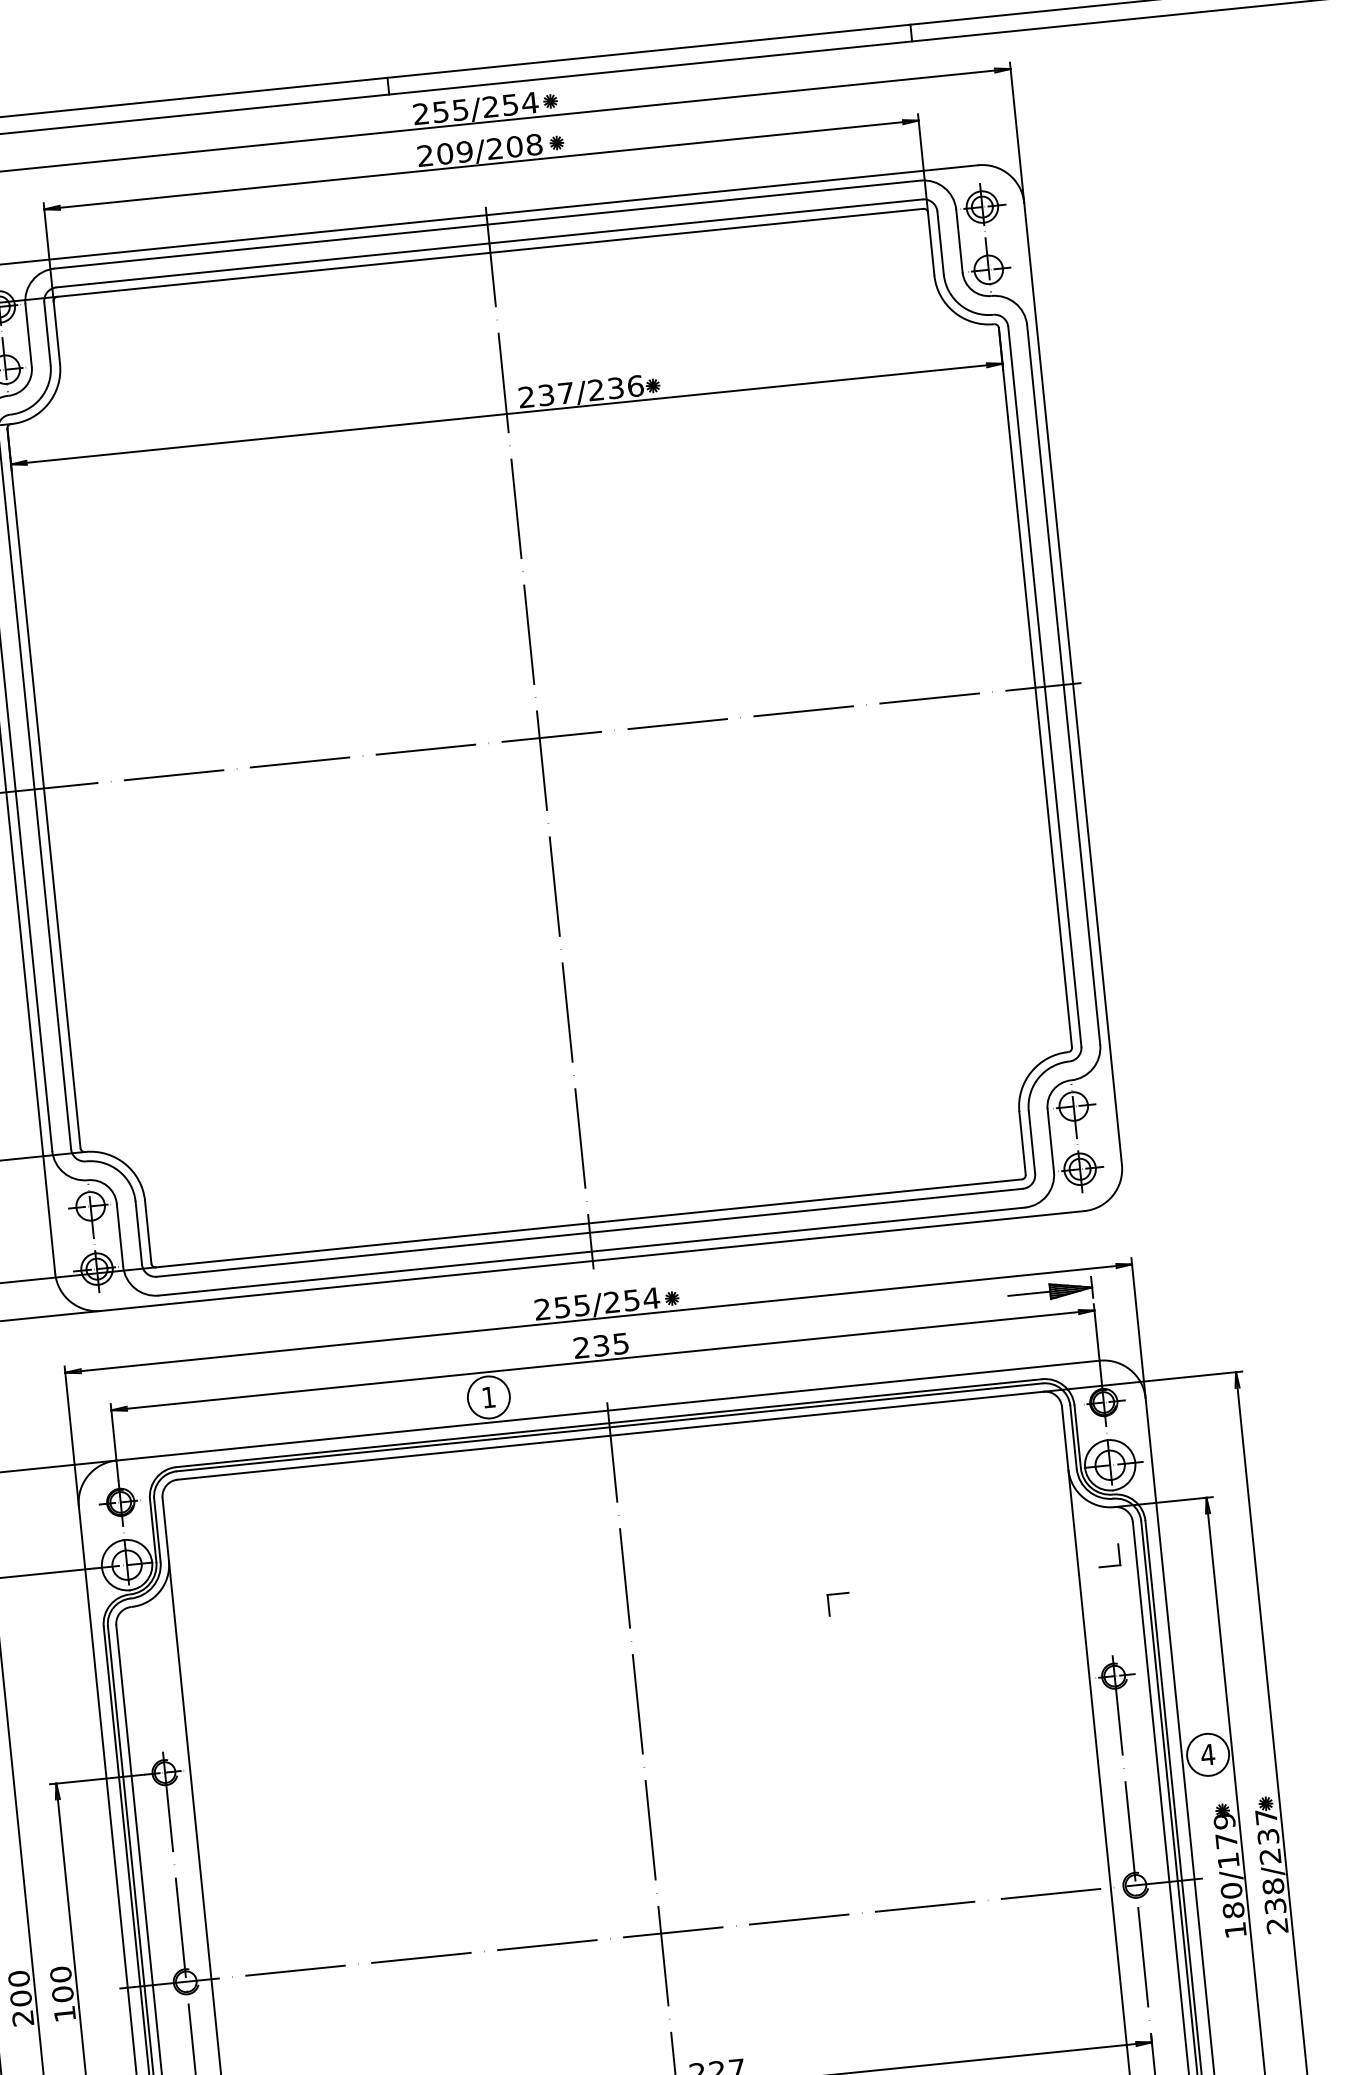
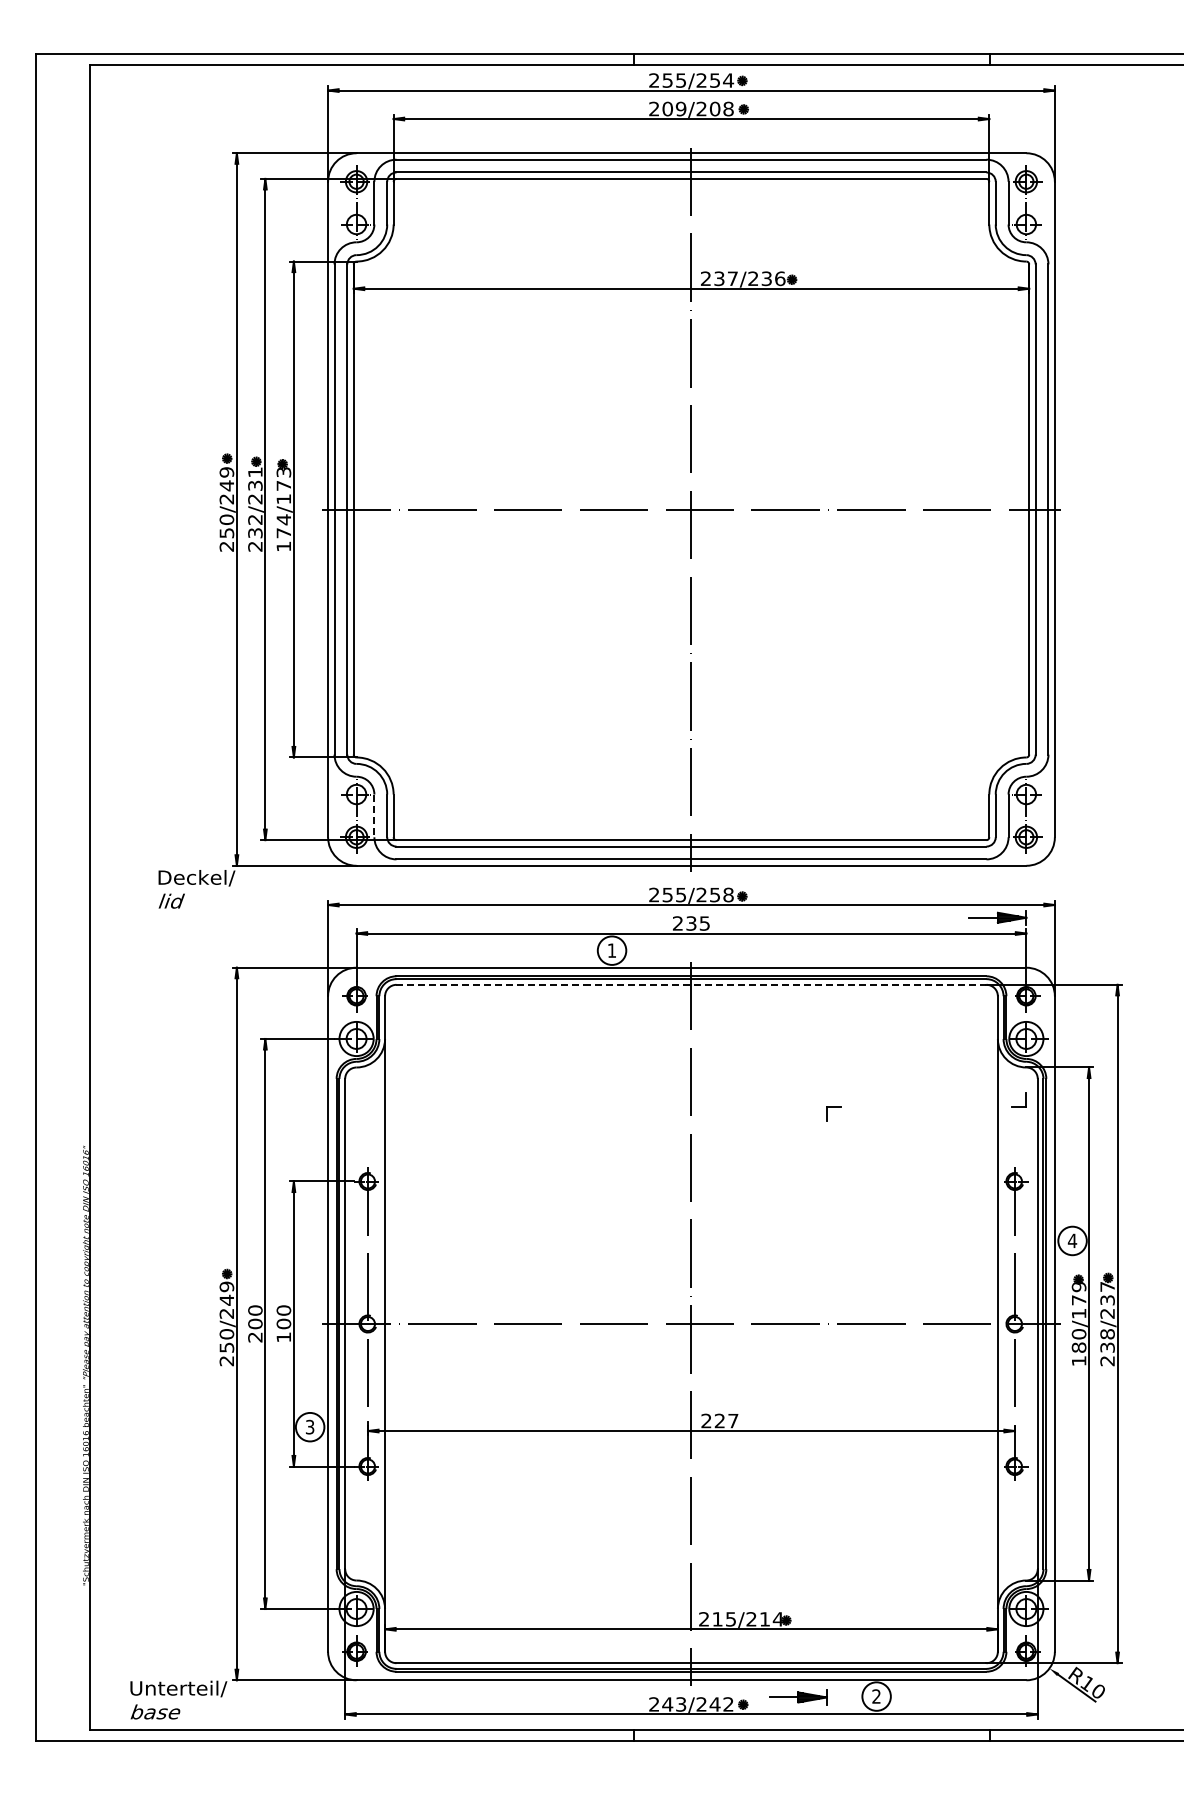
line: (120, 1235) -> (374, 816), solid -> dashed
text: (651, 1297) -> (728, 894), 255/254 -> 255/258
line: (610, 1435) -> (691, 984), solid -> dashed

